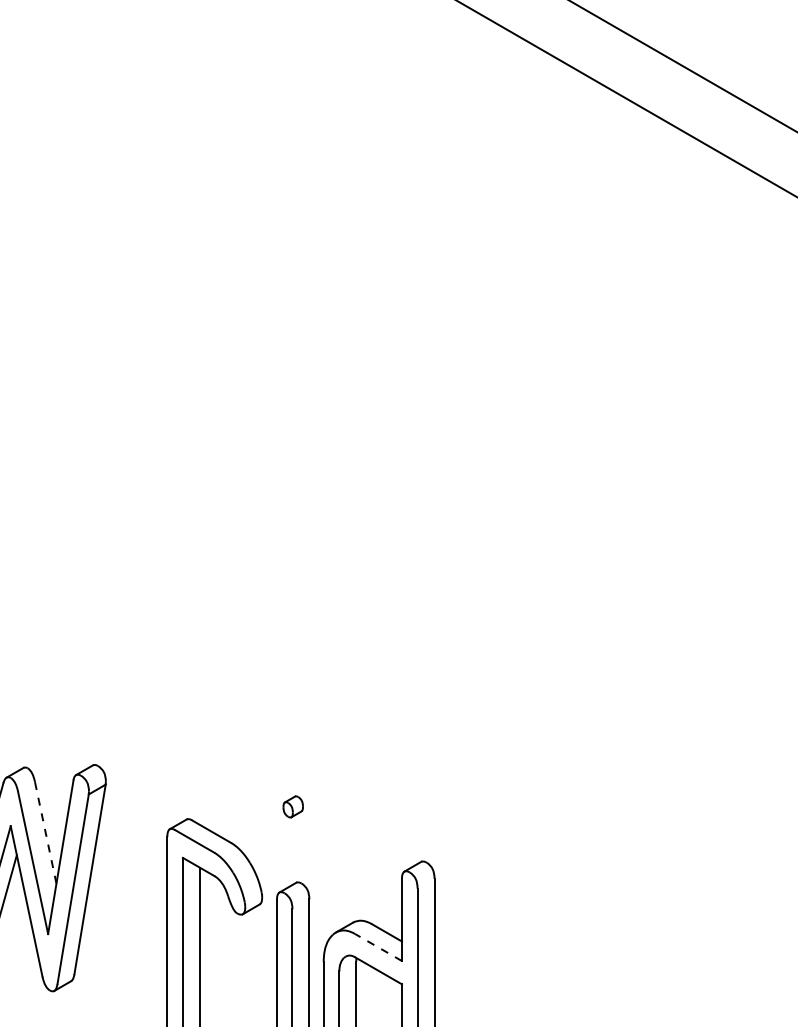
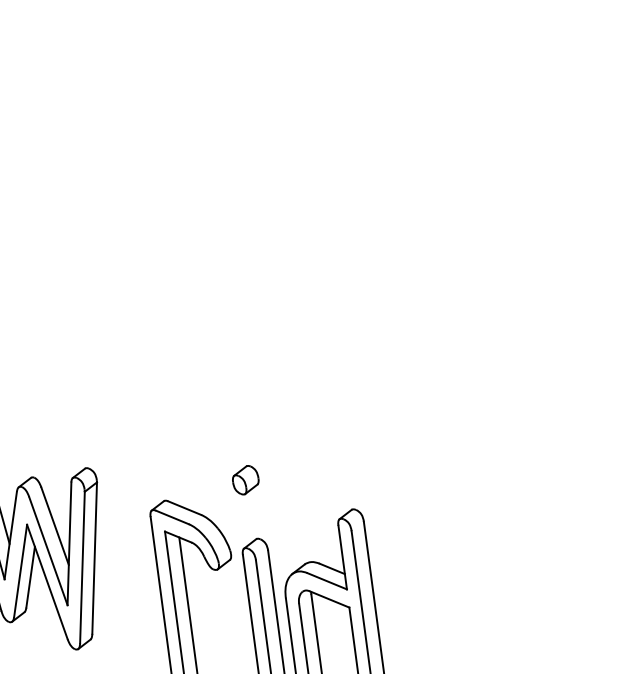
part: (293, 806) -> (246, 479), size x1.67
line: (45, 832) -> (54, 526), dashed -> solid
line: (378, 947) -> (327, 581), dashed -> solid

